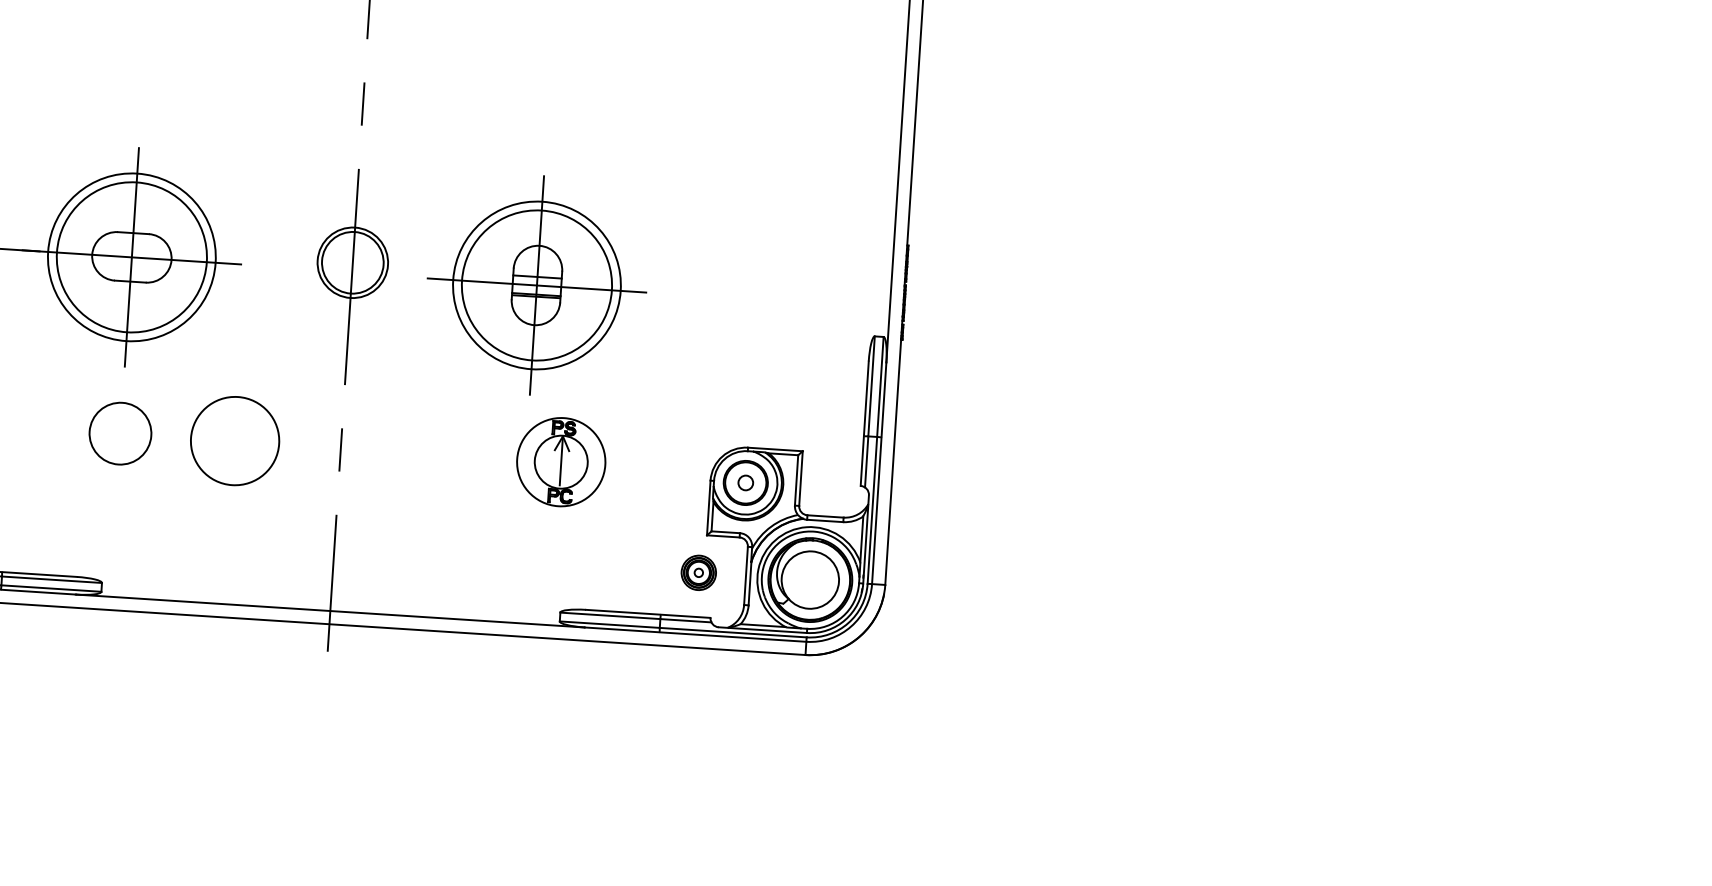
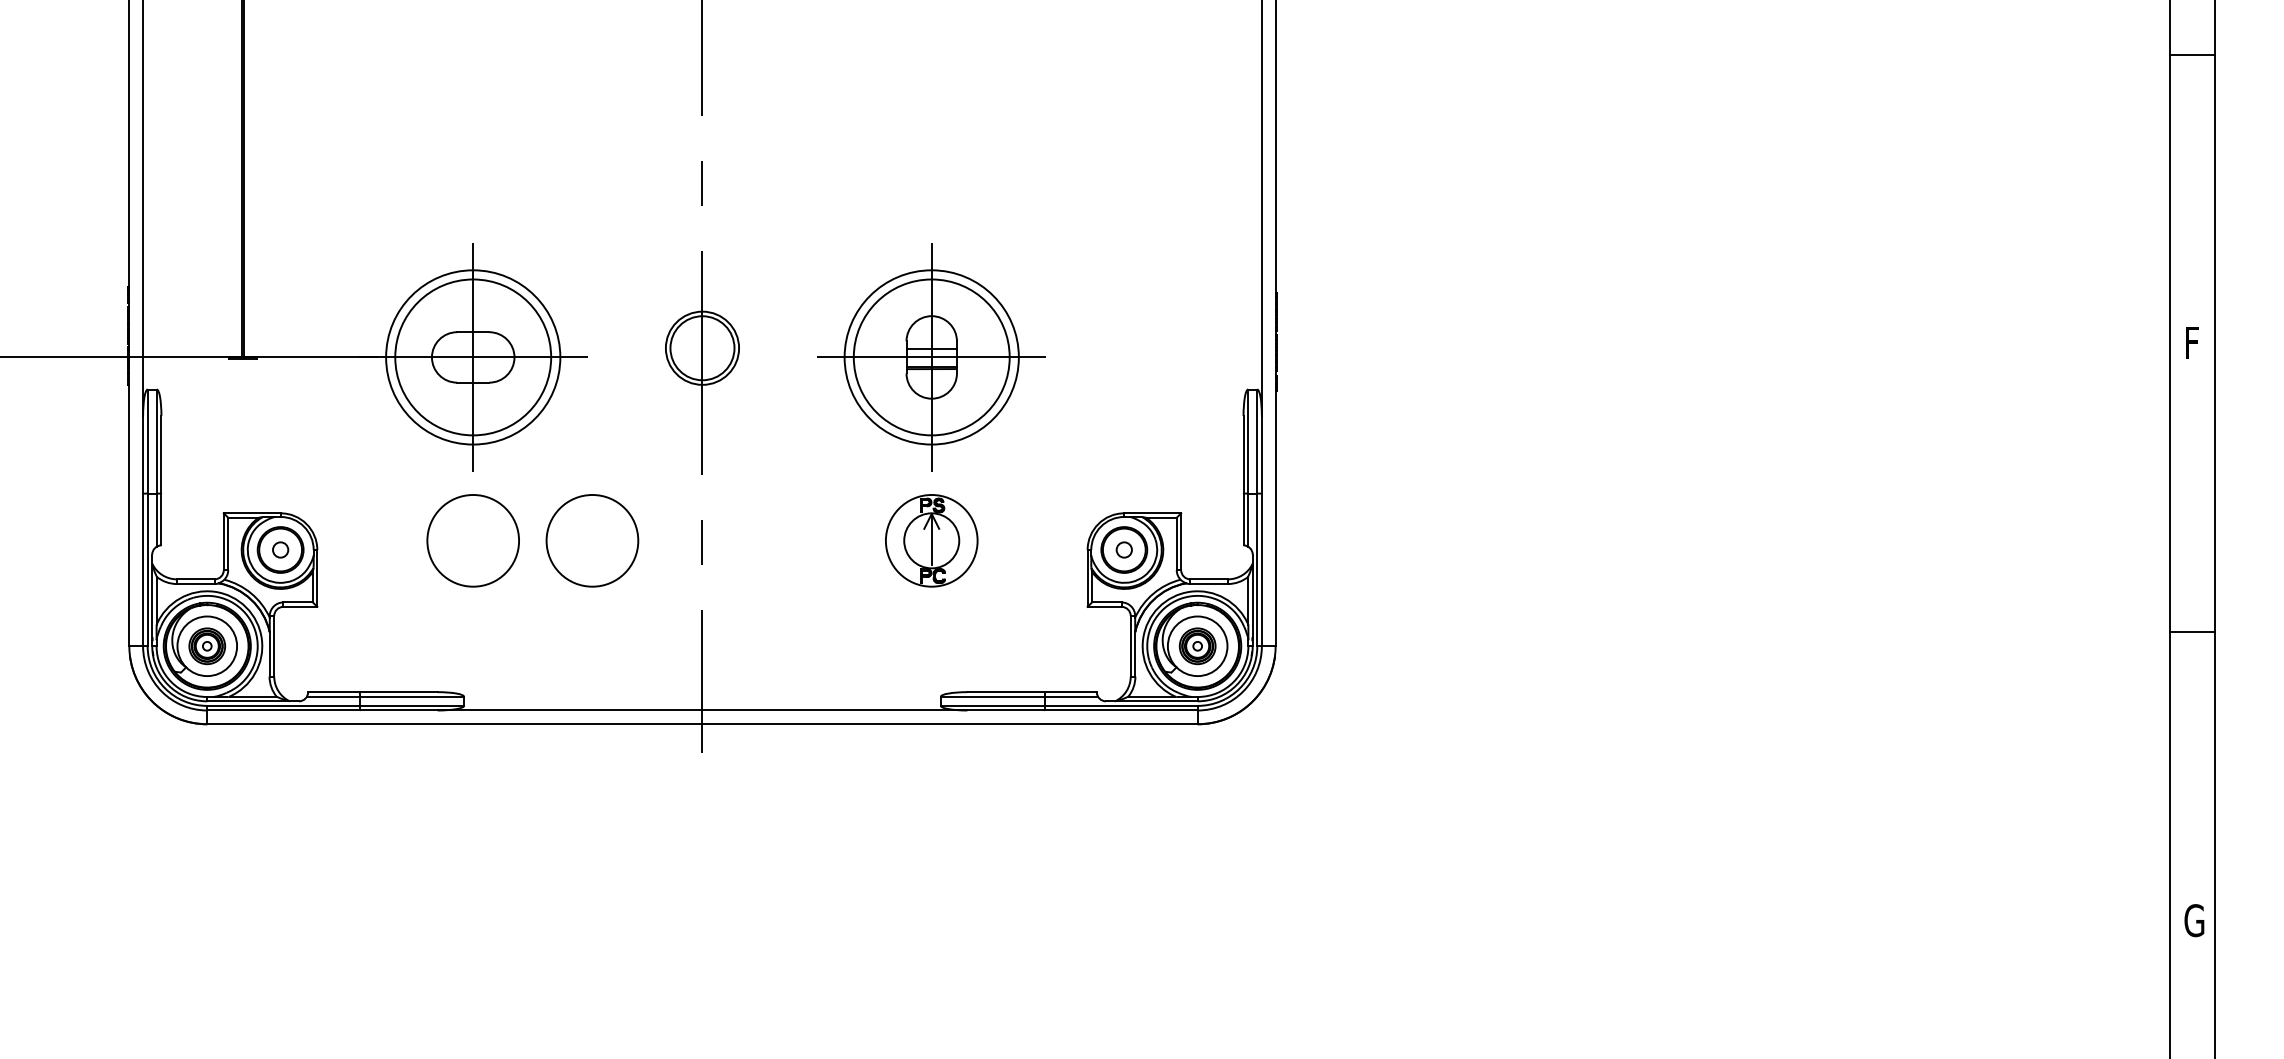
part: (536, 285) -> (931, 357), moved
circle: (120, 433) -> (473, 540), size x1.43
part: (698, 573) -> (1197, 646), moved

